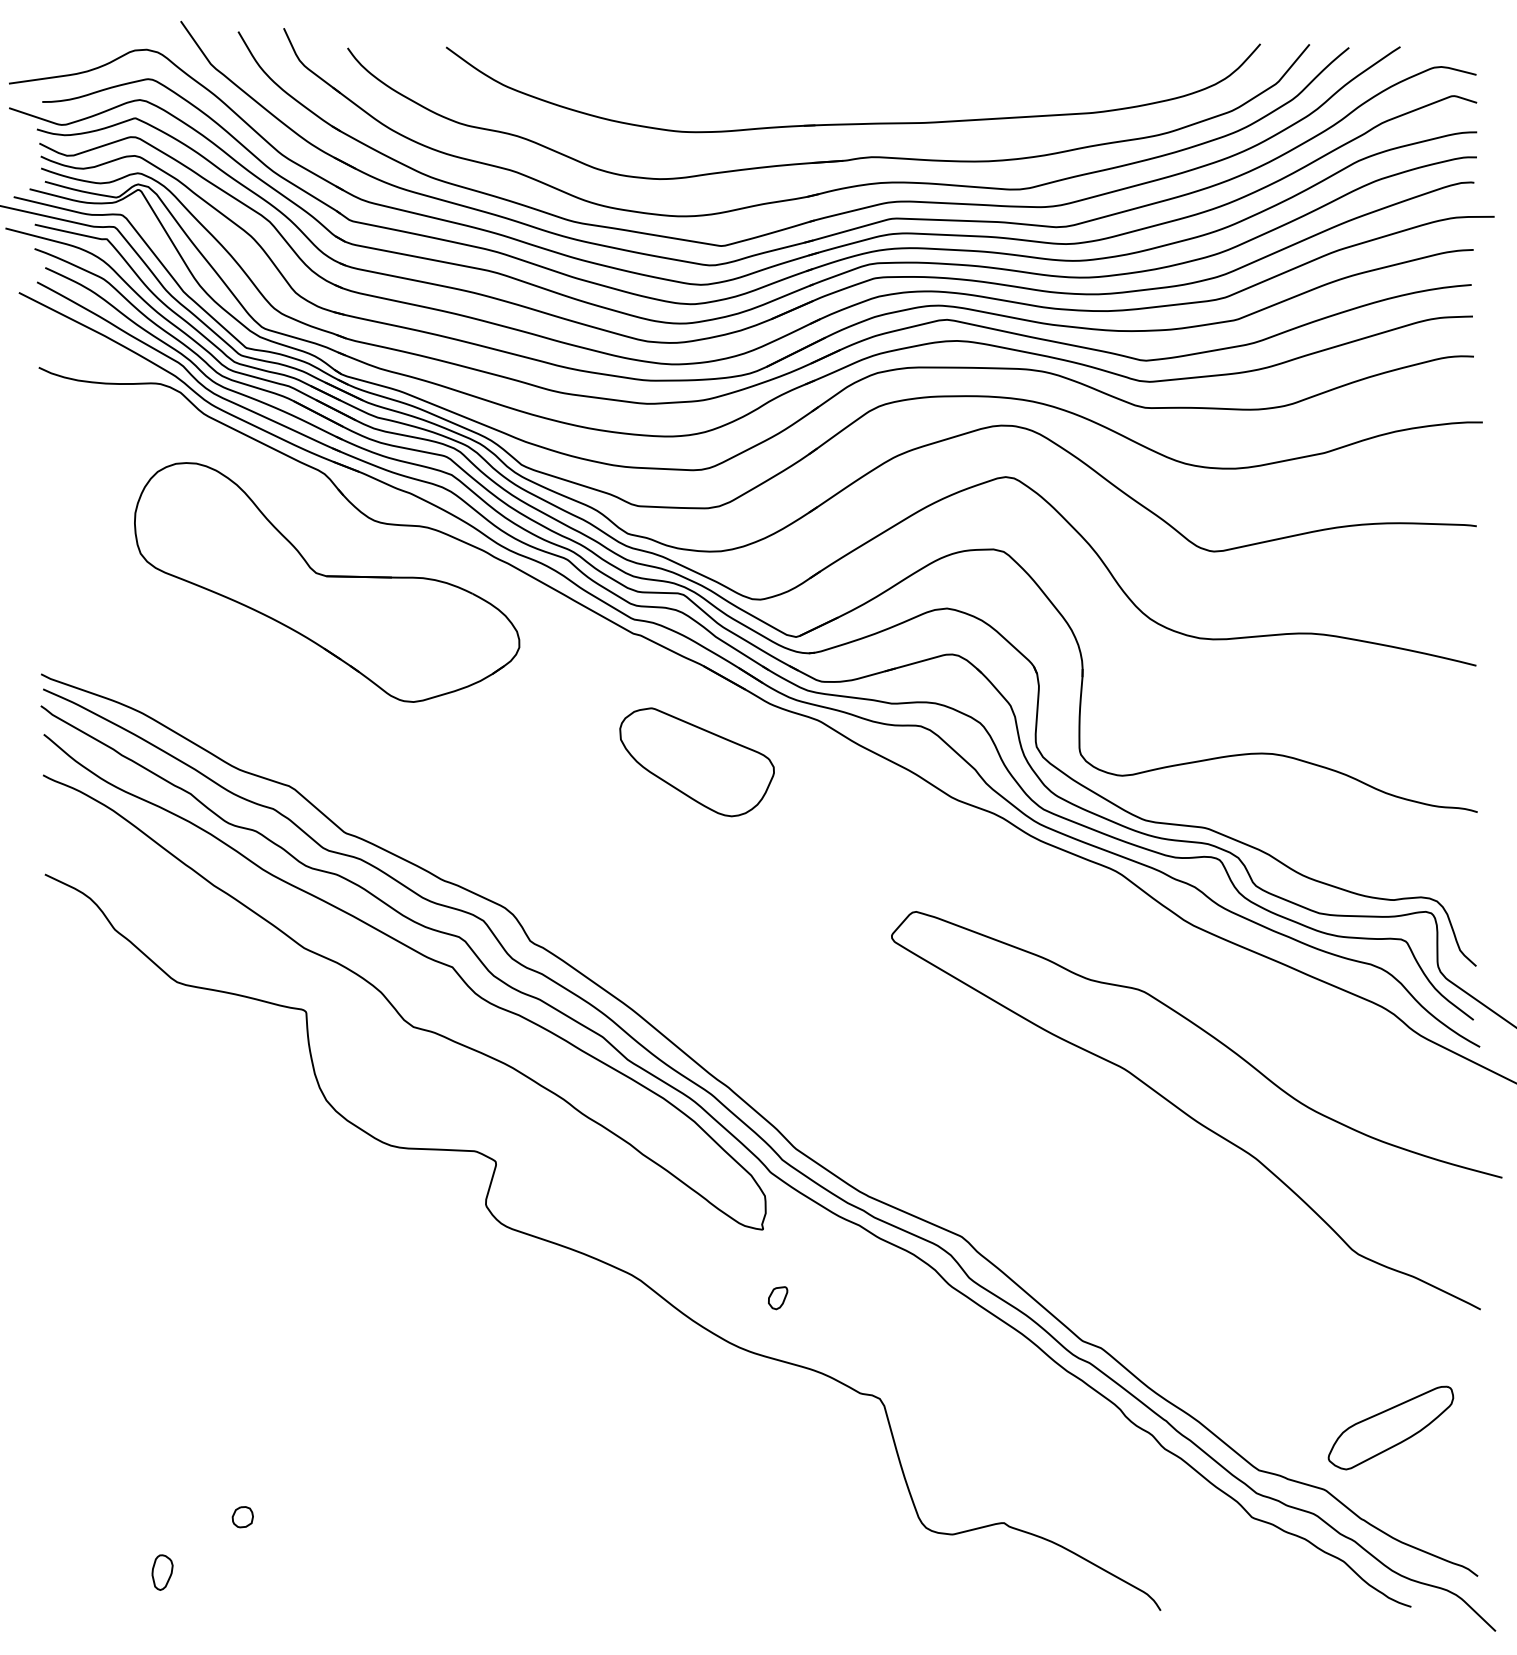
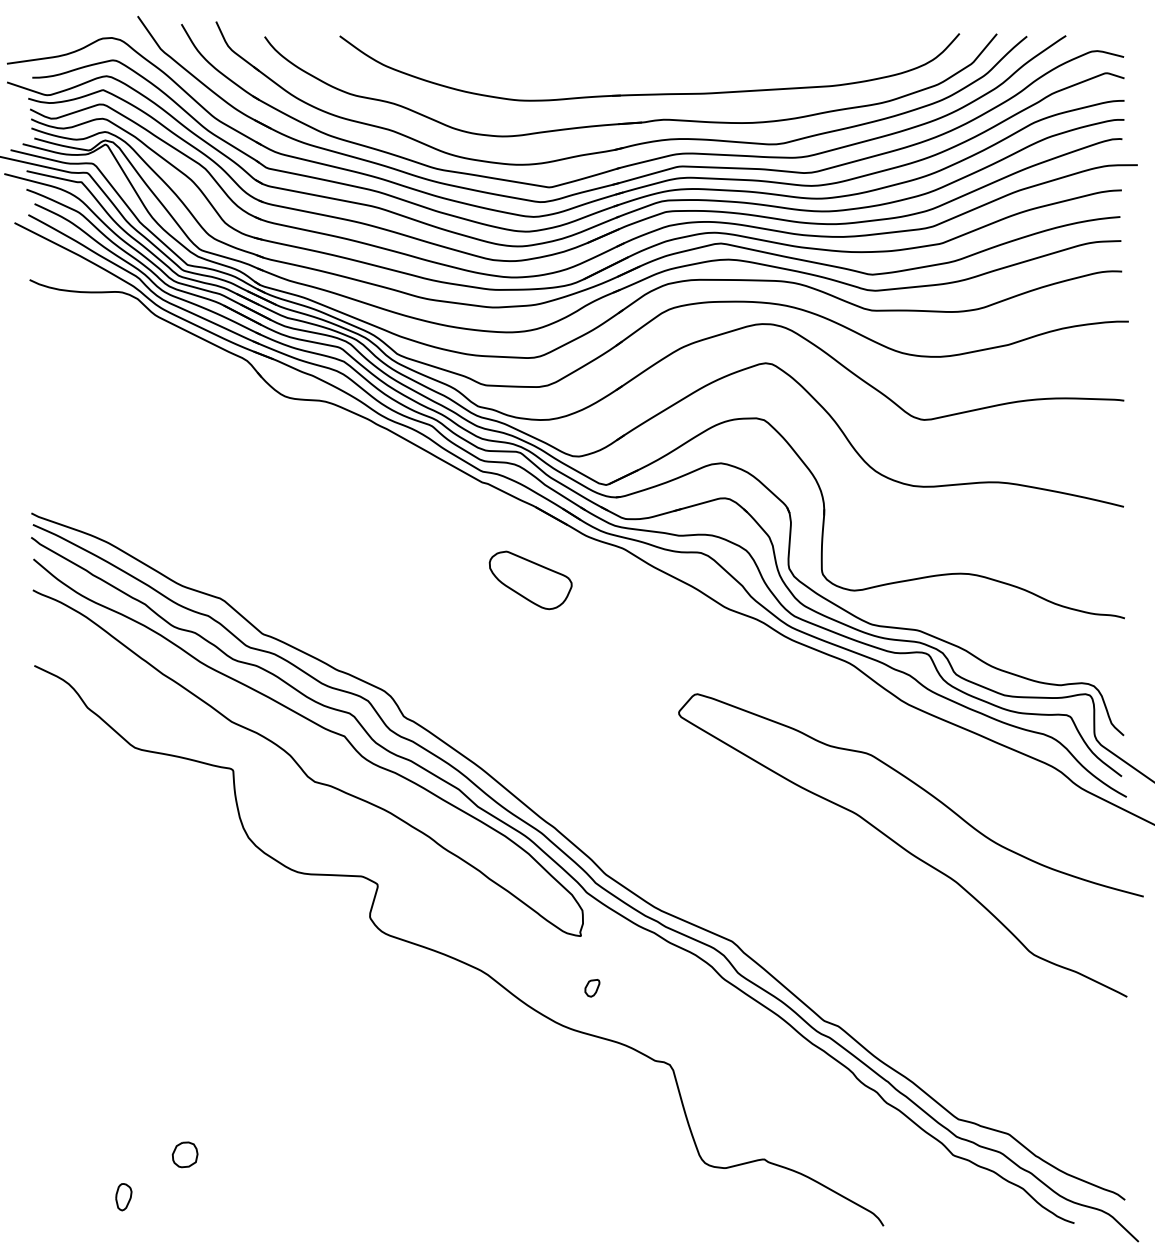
part: (327, 582) -> (249, 443), removed
part: (696, 762) -> (530, 580), size x0.7
part: (1390, 1427) -> (1058, 1086), removed
part: (242, 1517) -> (184, 1155), size x1.6

